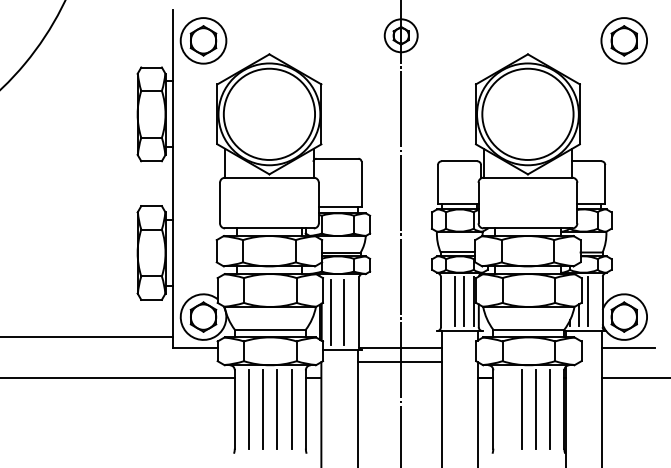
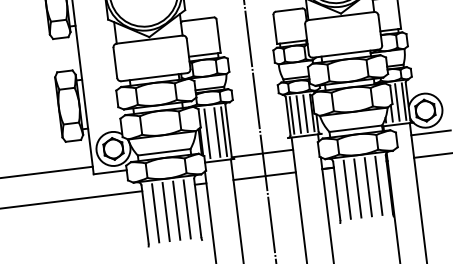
line: (446, 301) -> (292, 115), added
line: (597, 301) -> (404, 101), added
line: (353, 312) -> (224, 131), added
line: (399, 361) -> (264, 175), moved
line: (507, 409) -> (347, 189), added

